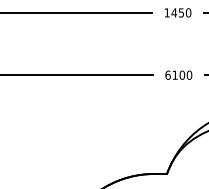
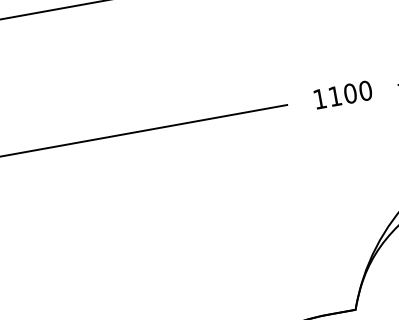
text: (167, 74) -> (318, 97), 6100 -> 1100

